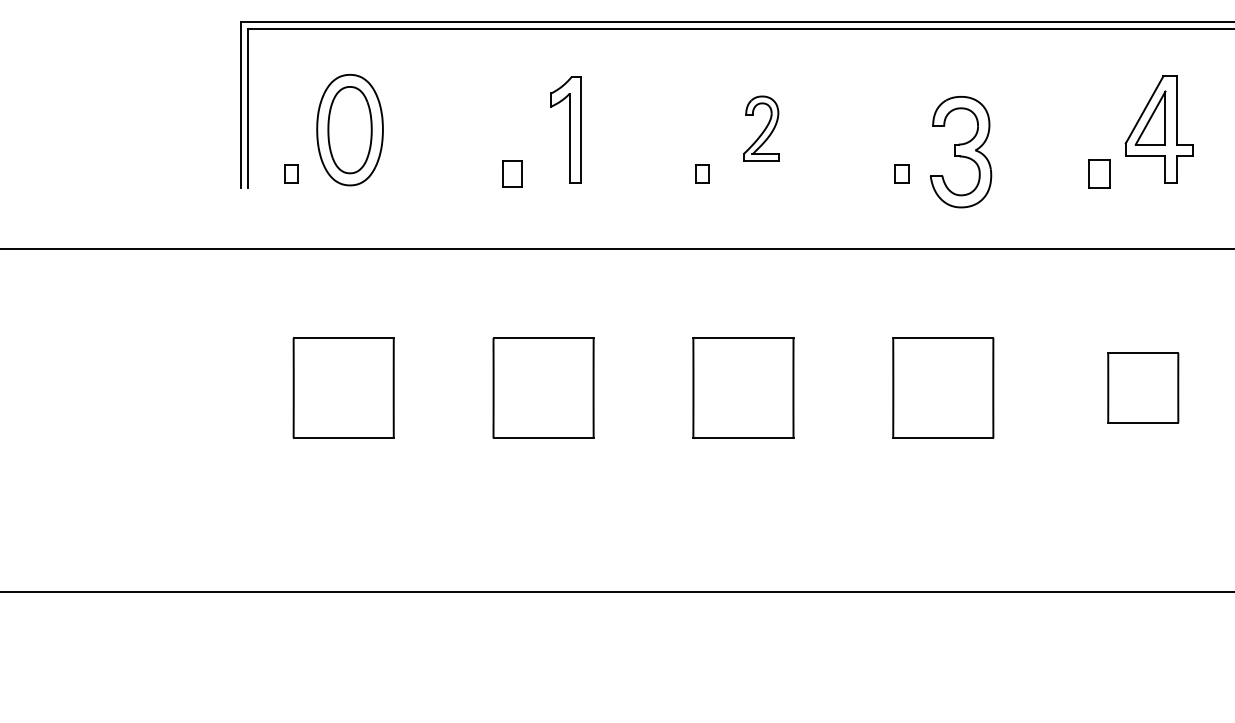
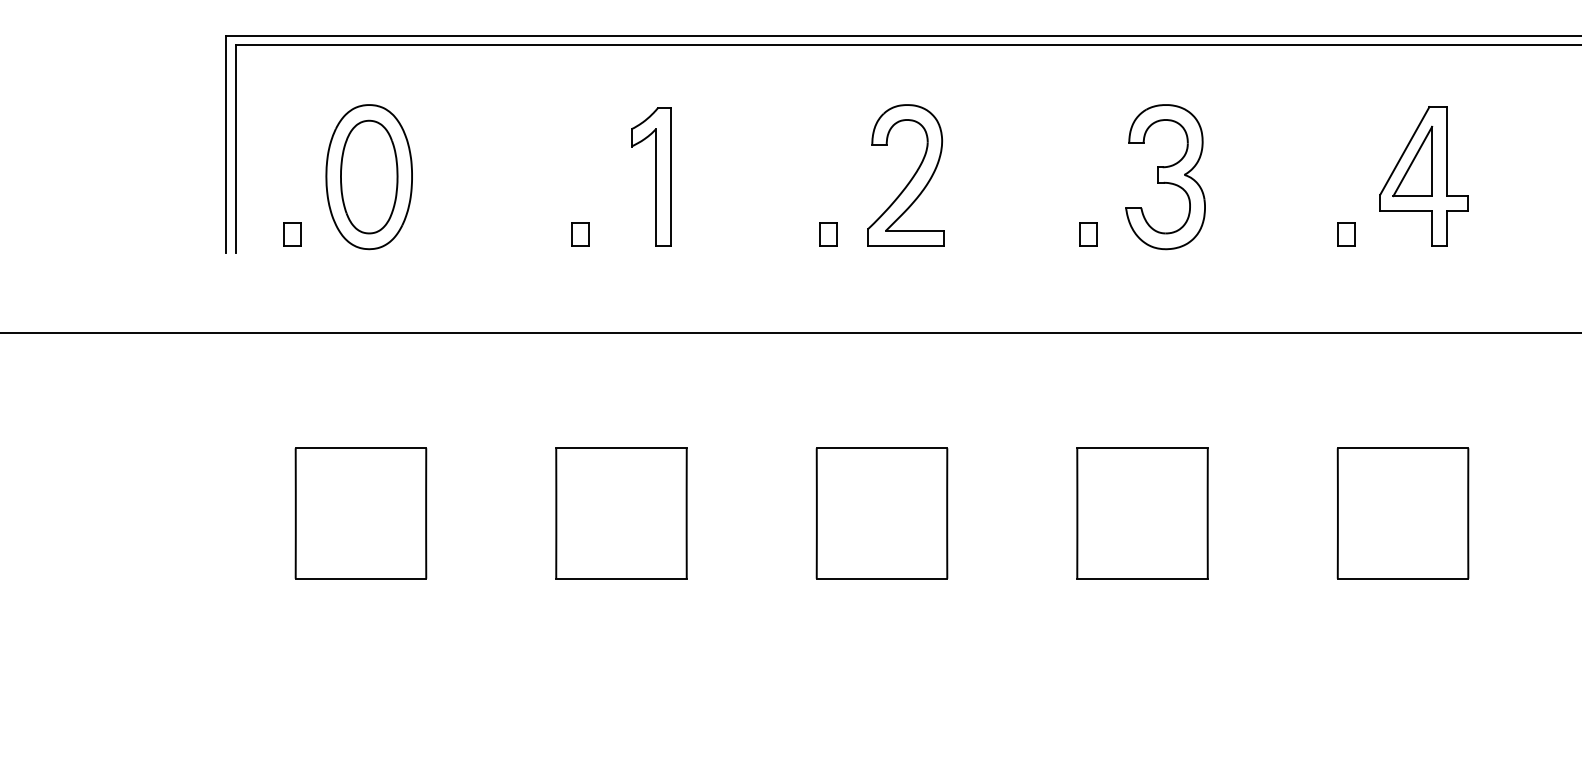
part: (761, 128) -> (905, 174), size x1.67
part: (960, 152) -> (1164, 177), moved
part: (512, 173) -> (580, 233), size x0.71
part: (1099, 173) -> (1346, 233), size x0.62
part: (1143, 387) -> (1403, 512), size x1.43

